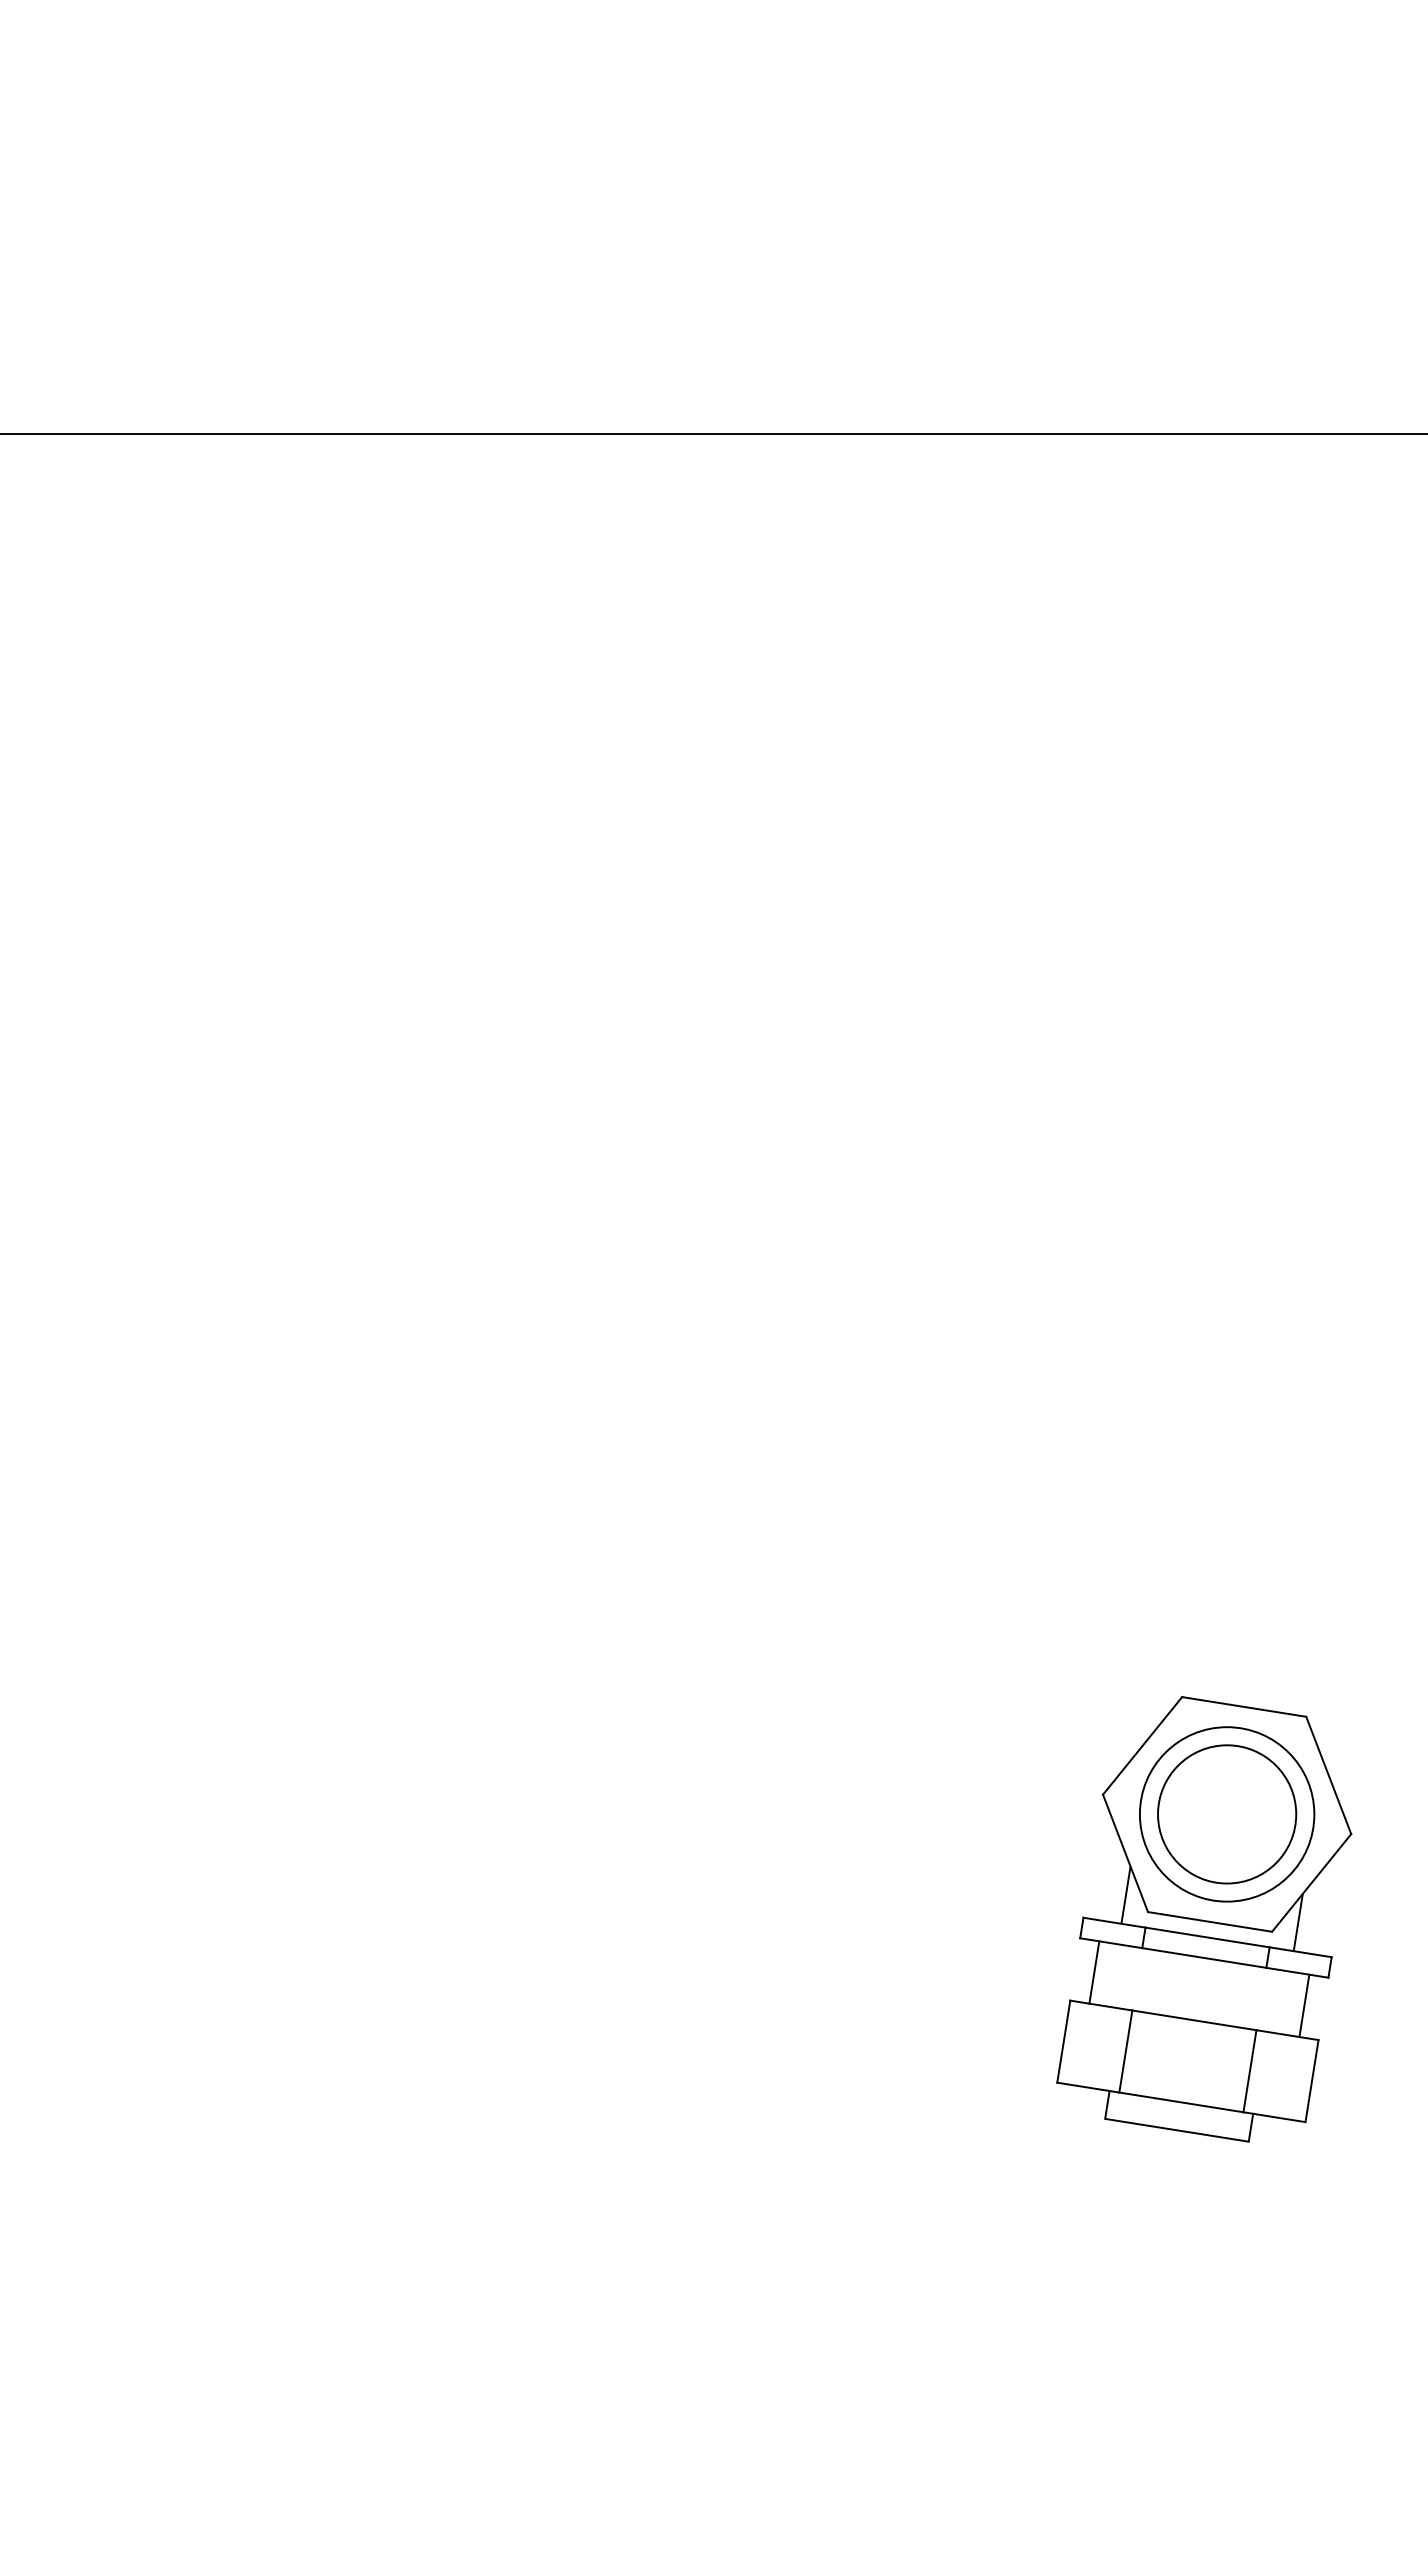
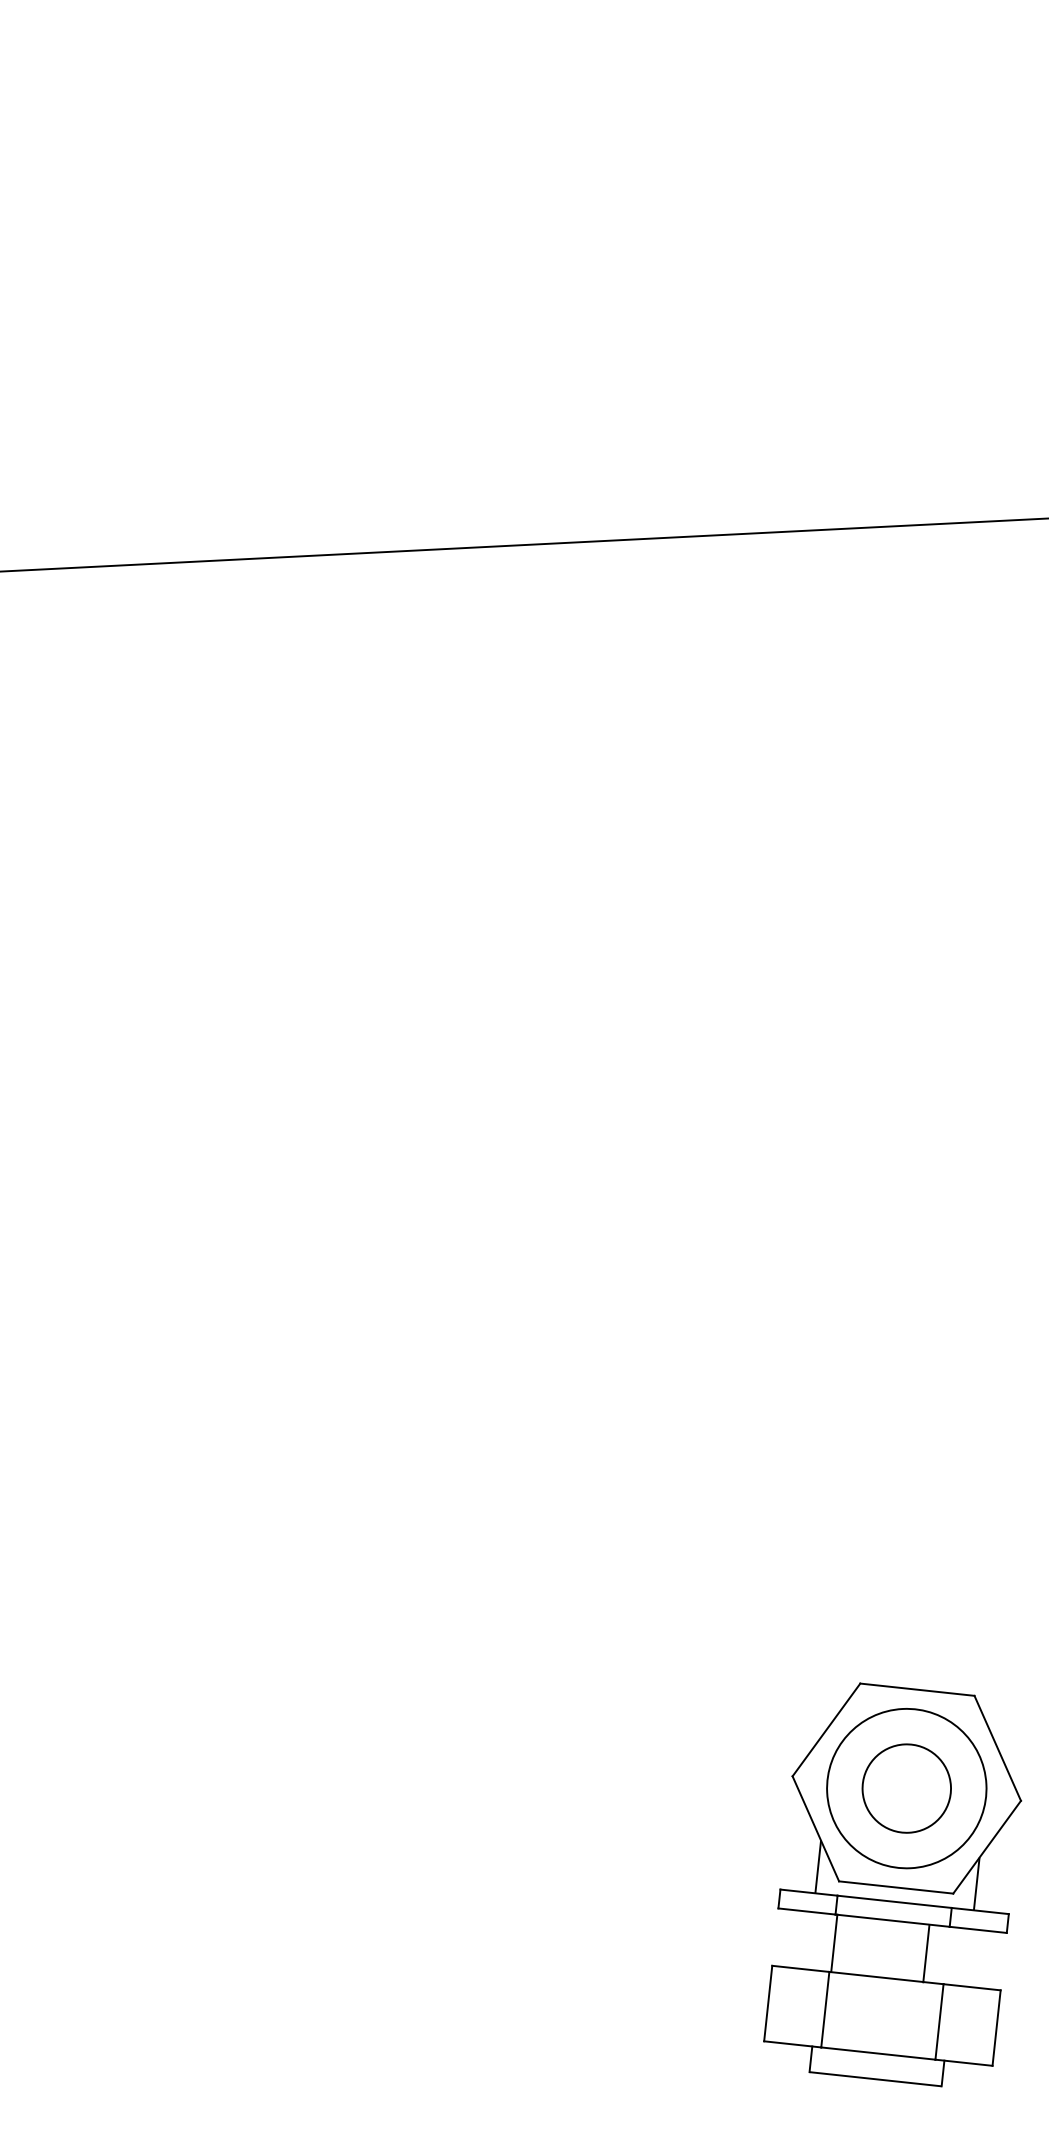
circle: (1227, 1814) -> (907, 1788), size x0.7
line: (1094, 1972) -> (834, 1943), moved
line: (1304, 2005) -> (926, 1953), moved

